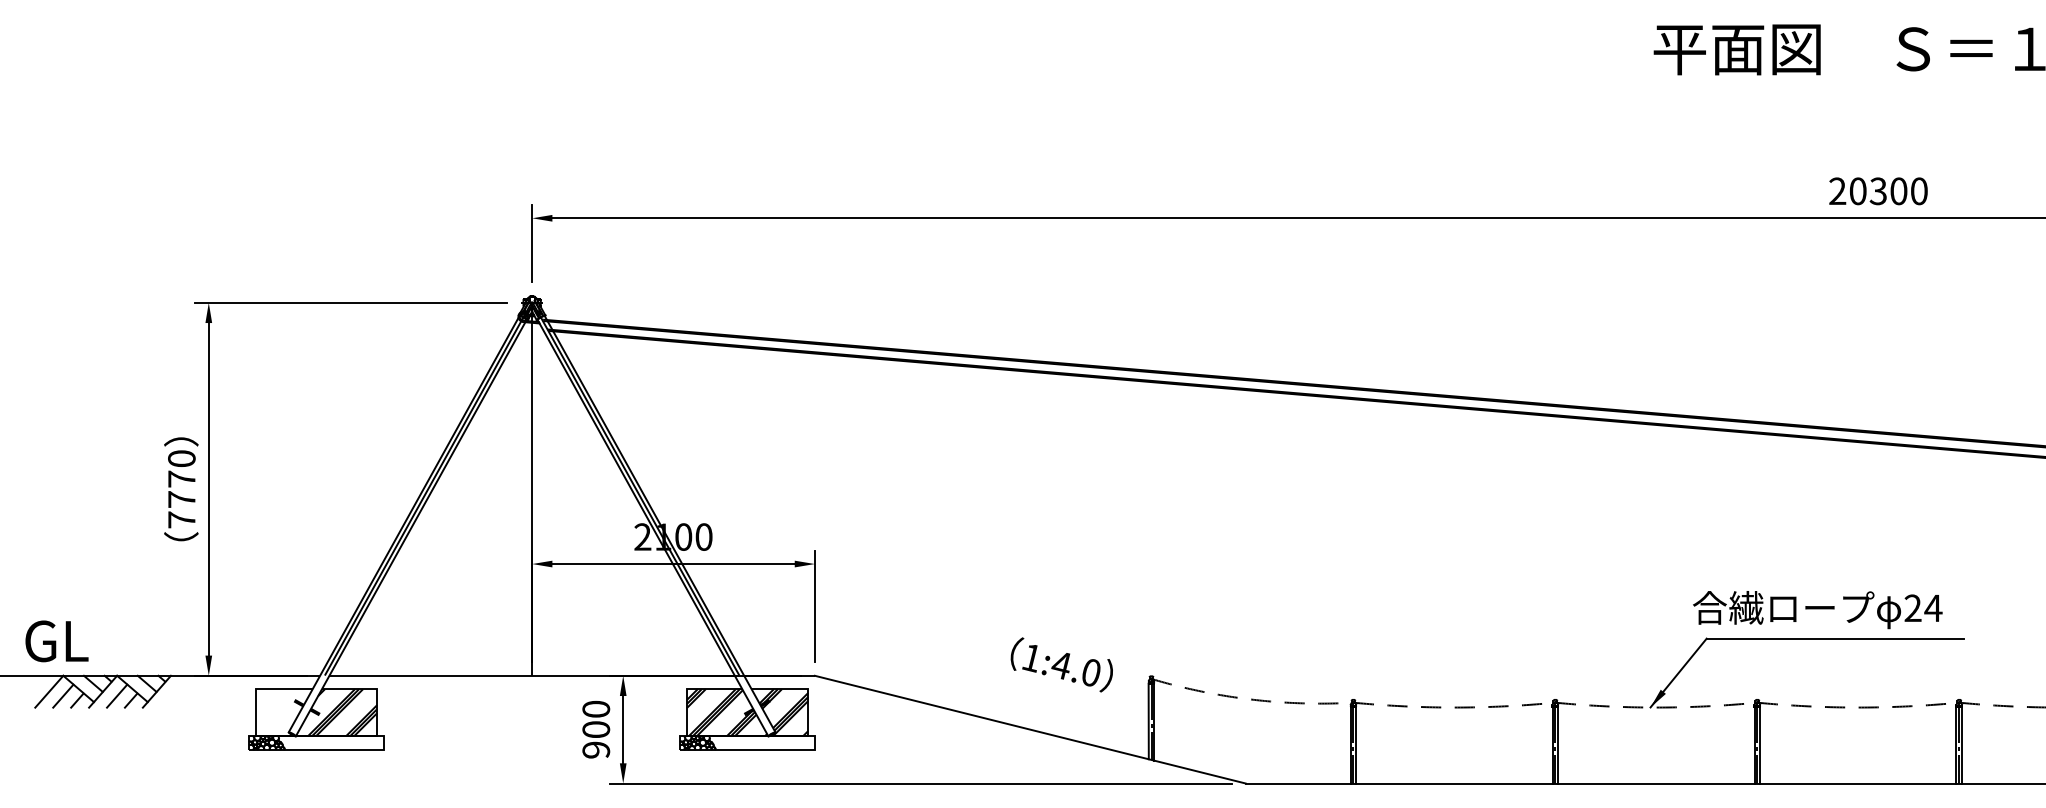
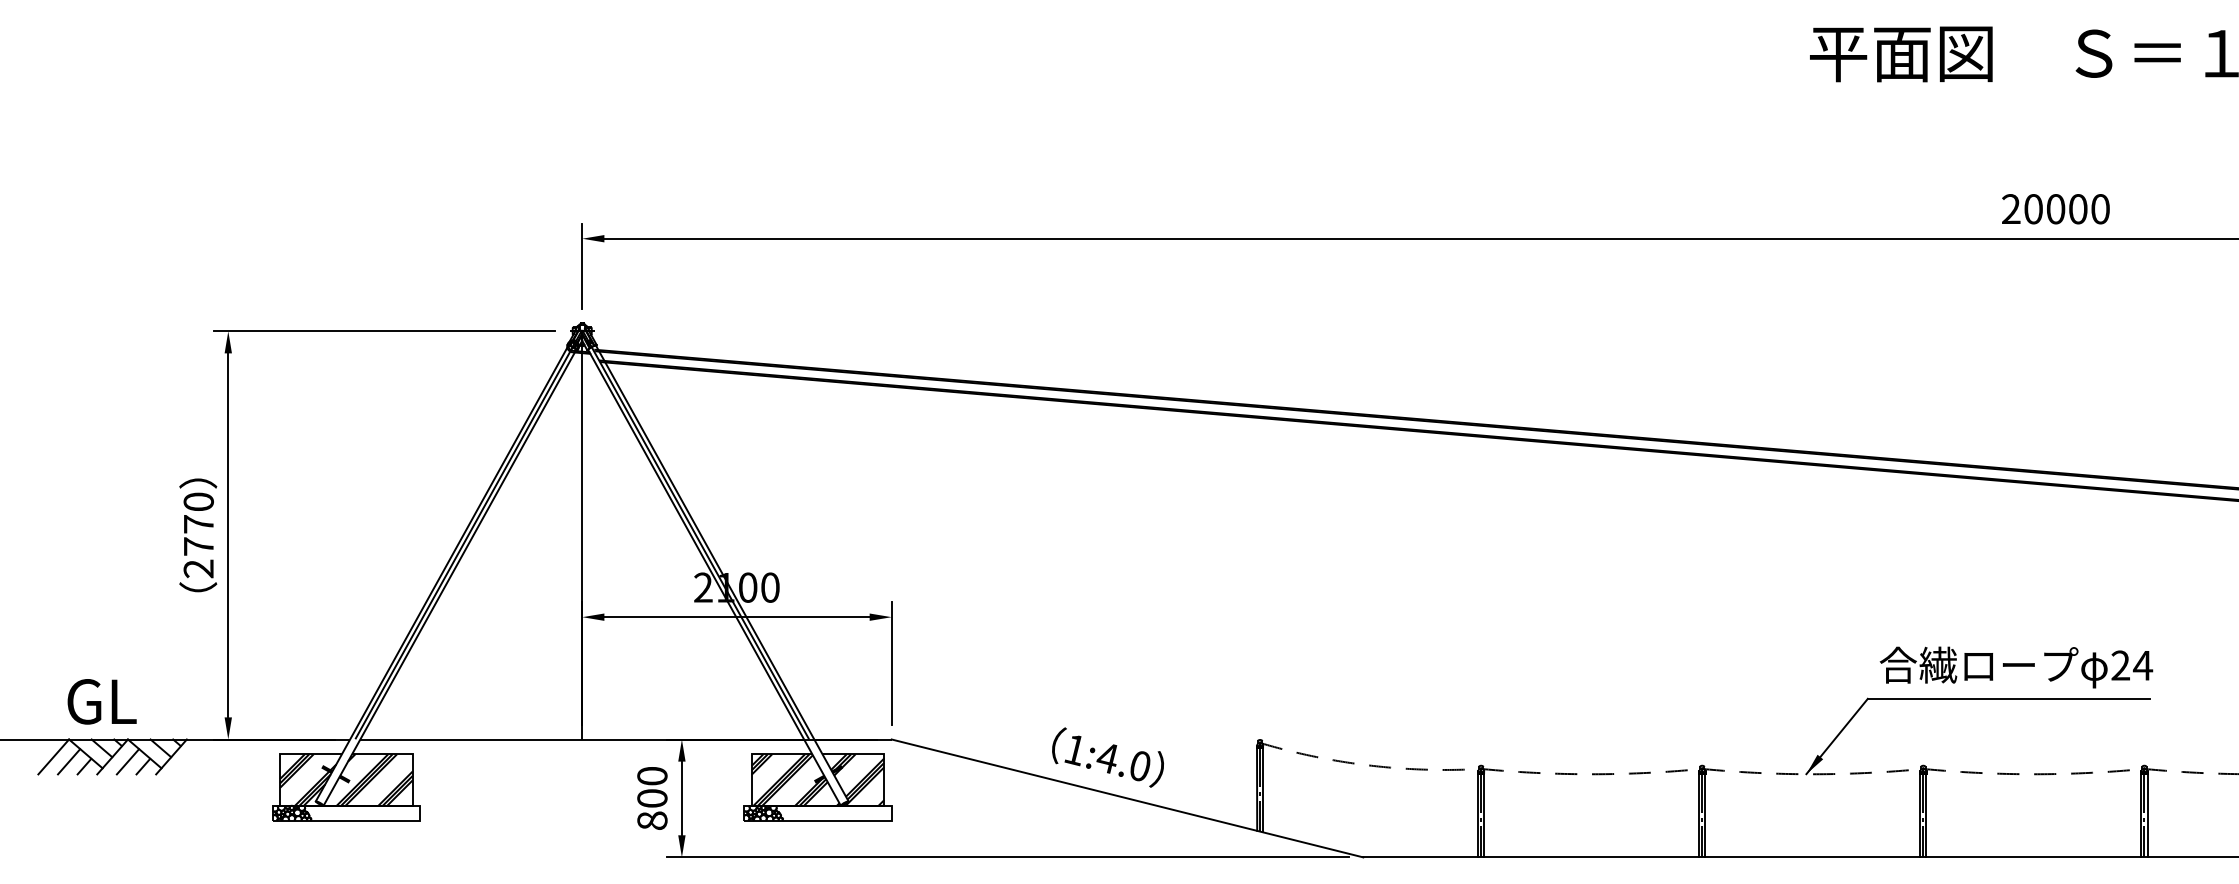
text: (1878, 191) -> (2055, 209), 20300 -> 20000
text: (181, 519) -> (198, 568), 7770 -> 2770
text: (1817, 610) -> (2016, 667), moved
text: (56, 641) -> (101, 701), moved
text: (1061, 664) -> (1107, 757), moved
hatch: (282, 712) -> (308, 779), added
text: (596, 749) -> (652, 820), 900 -> 800

